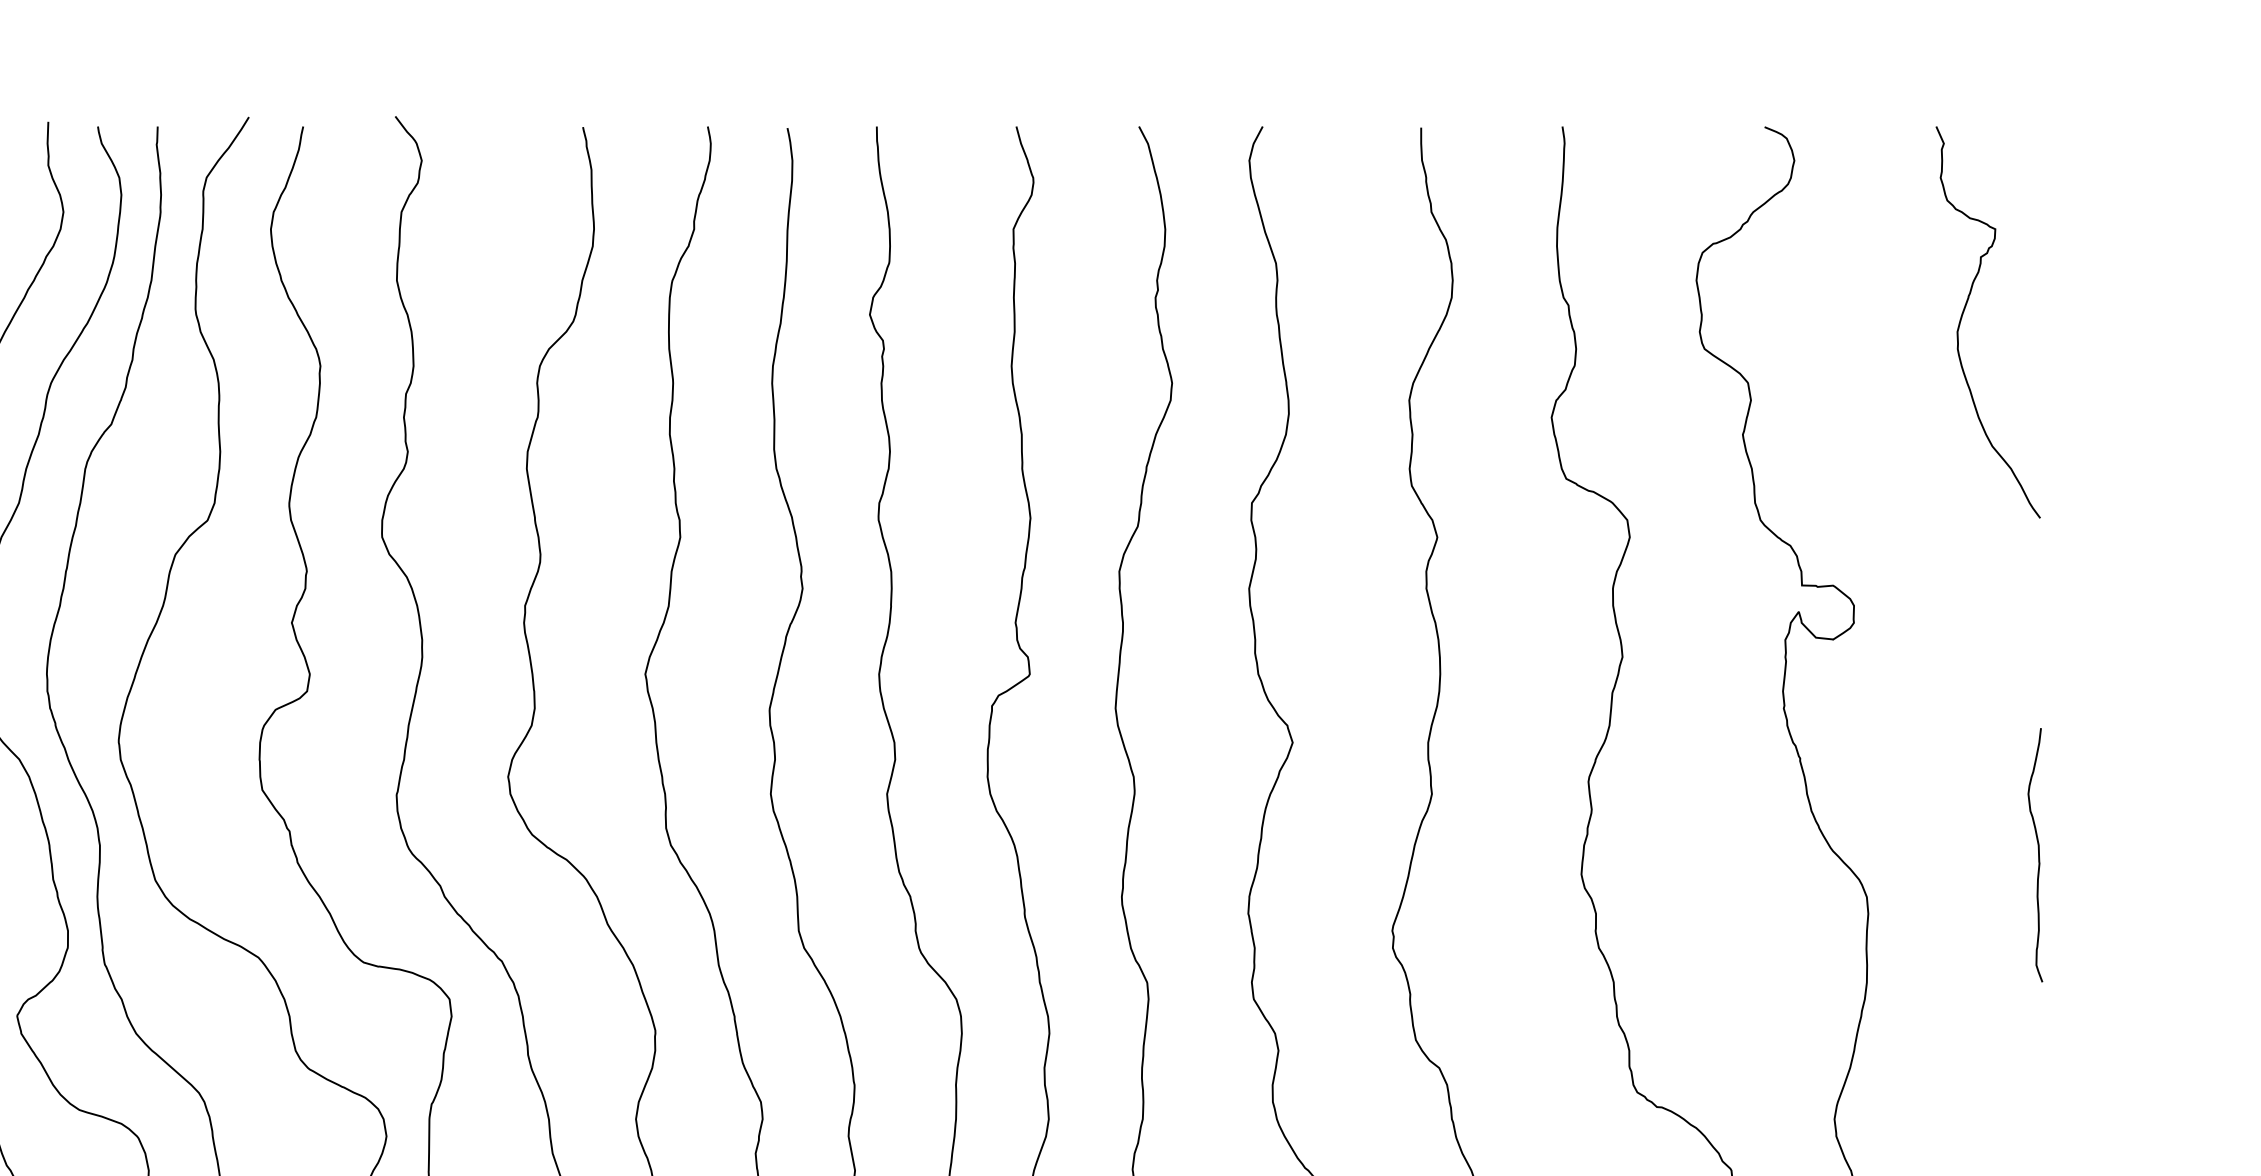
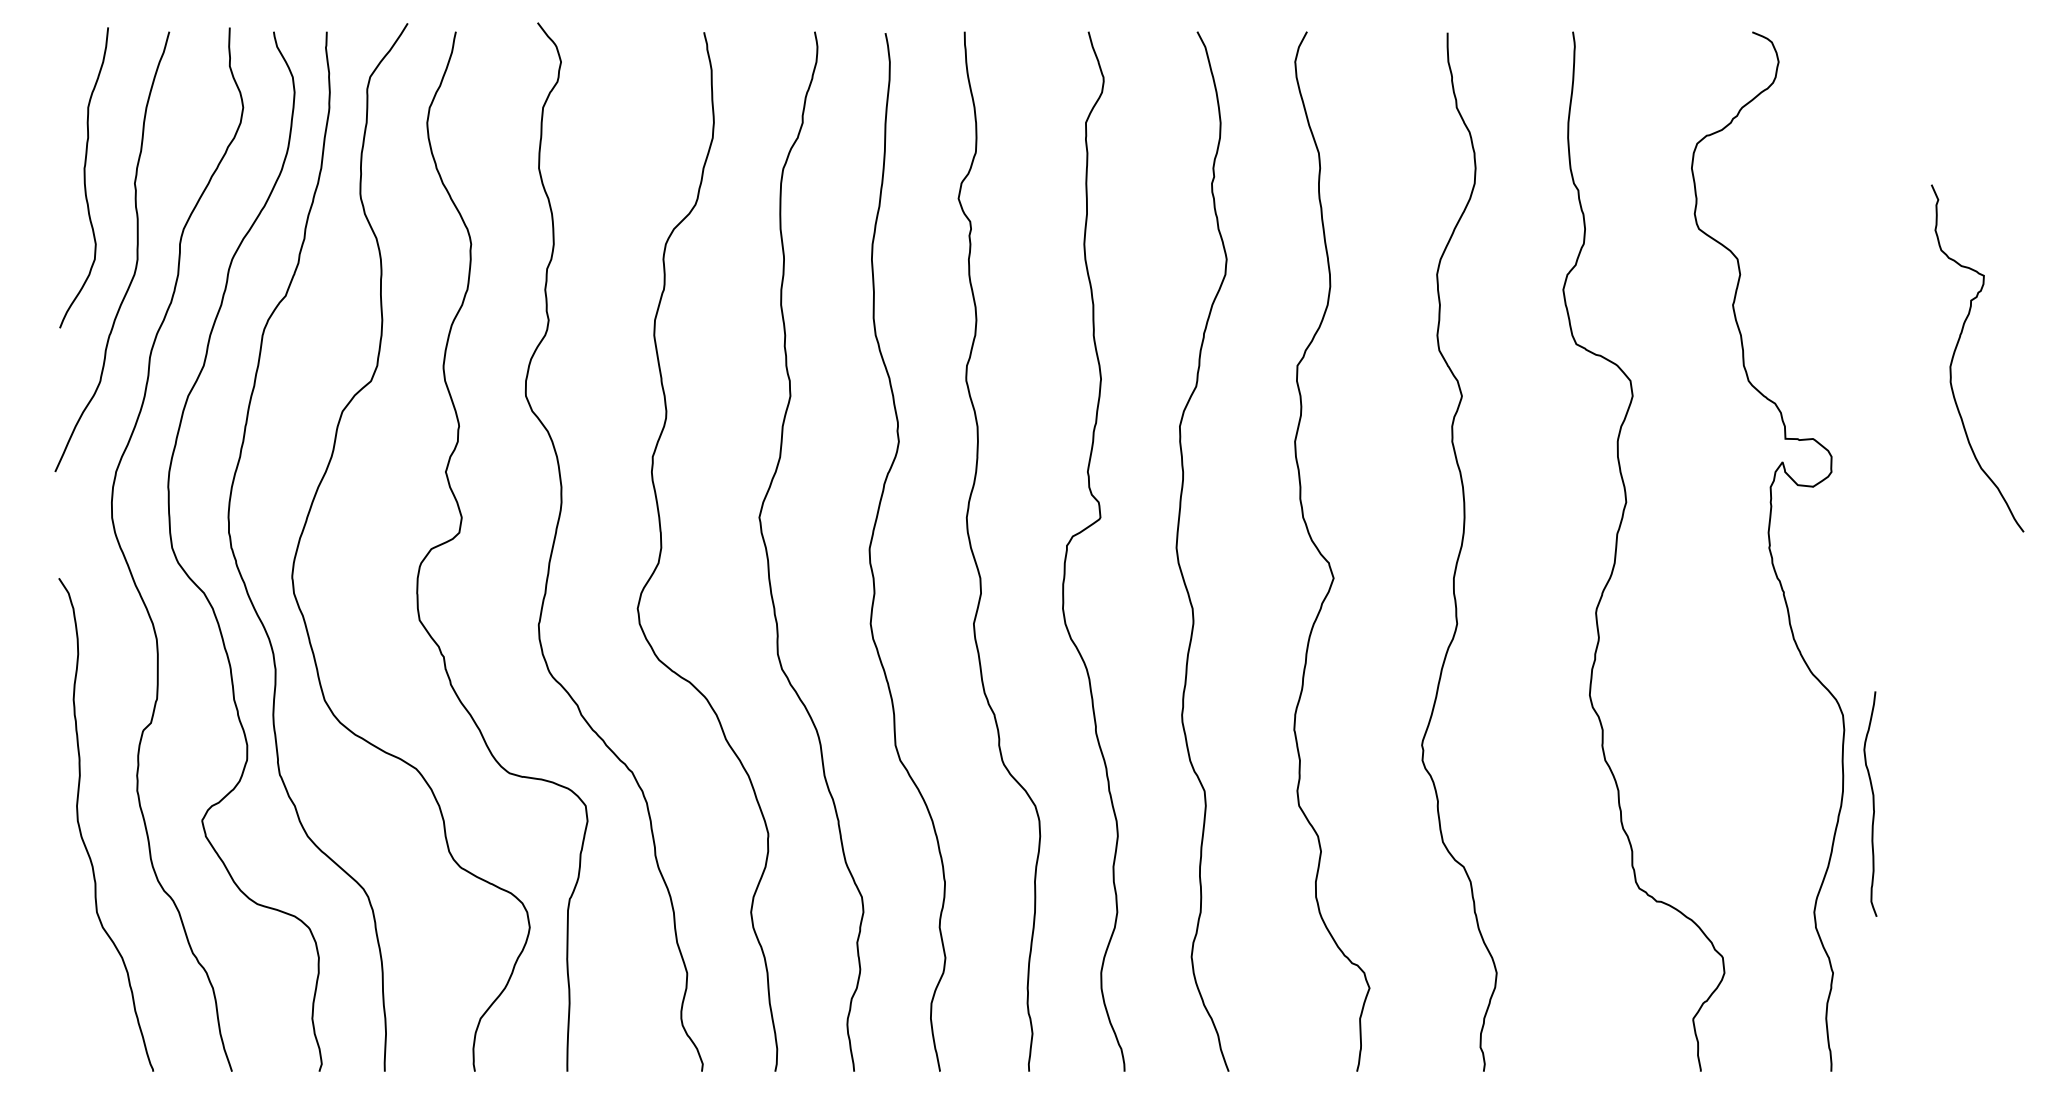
curve: (1963, 315) -> (1955, 352), moved
curve: (2037, 854) -> (1872, 803), moved

